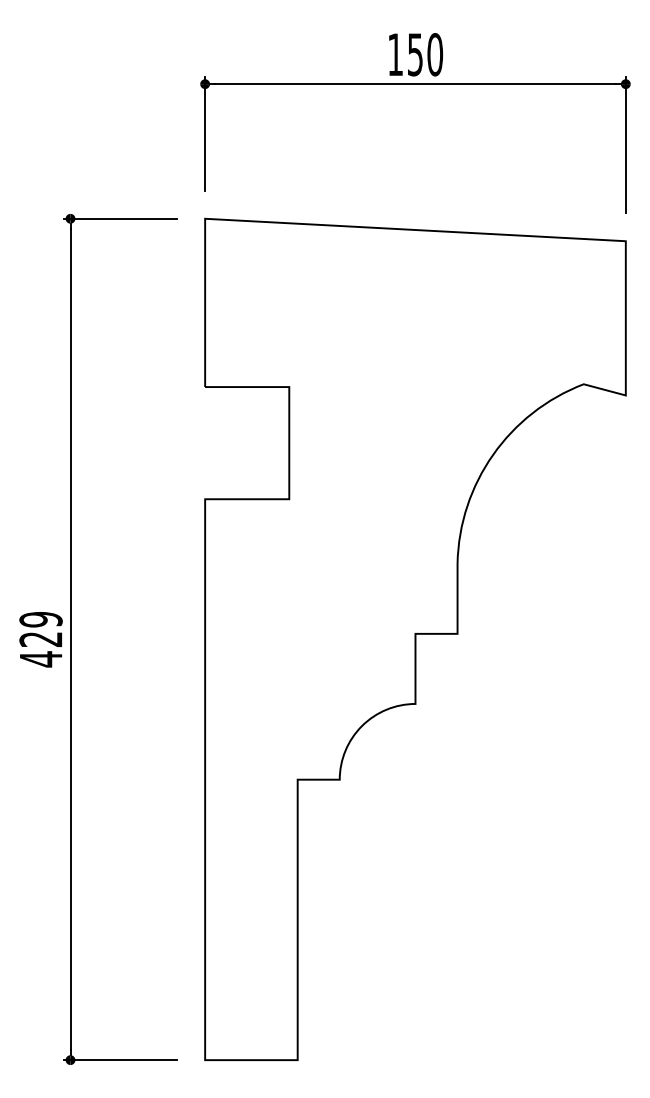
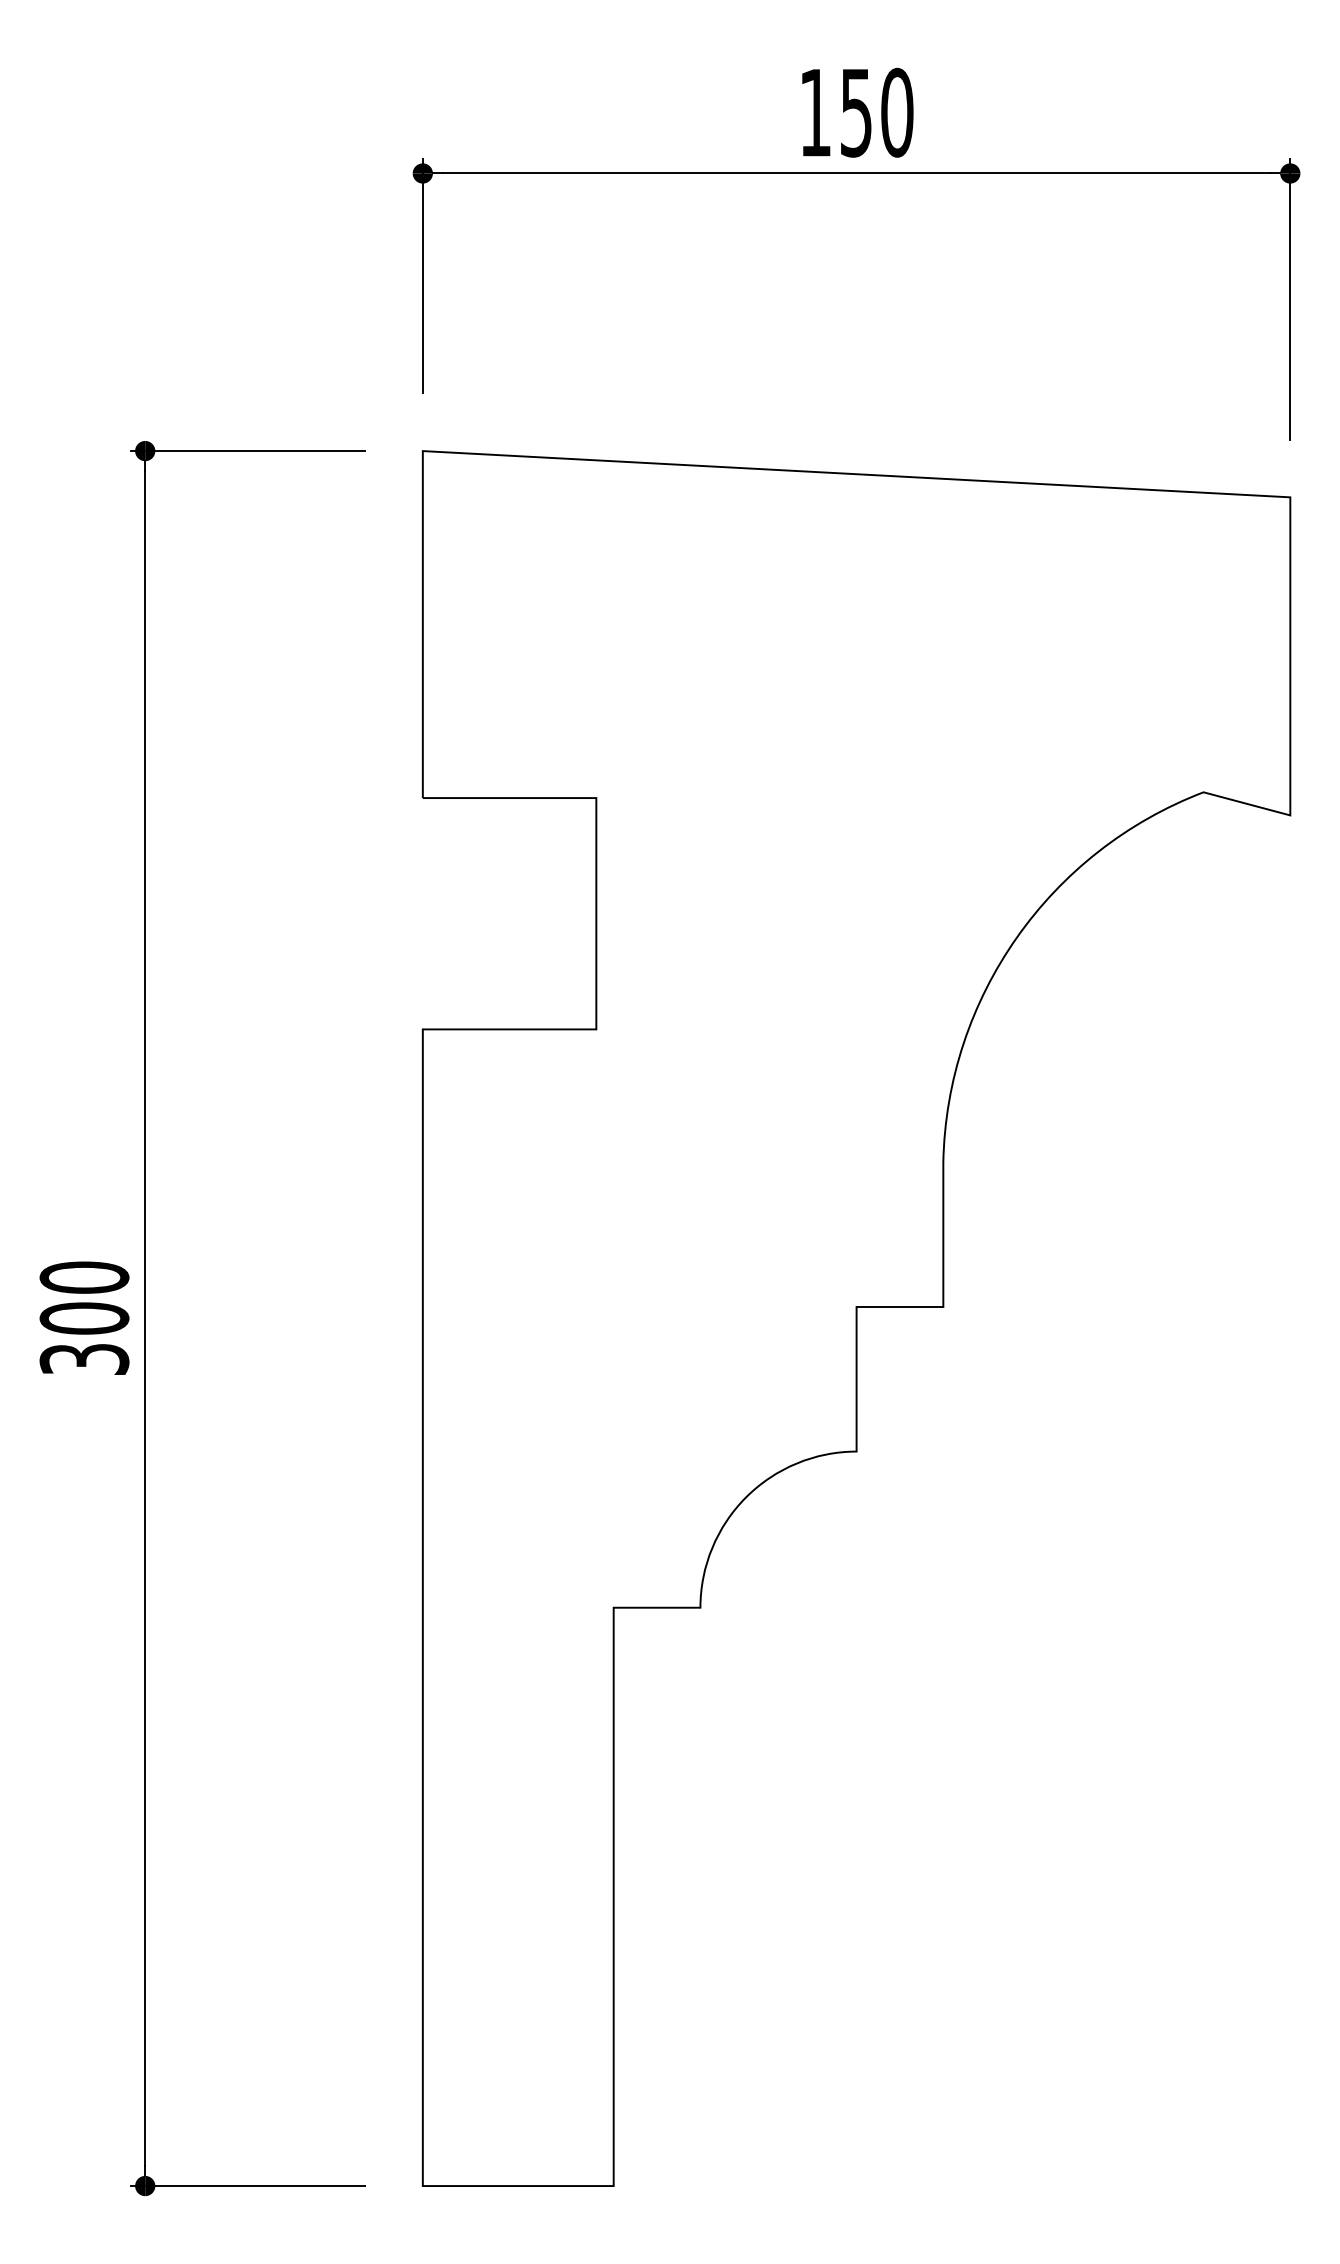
text: (40, 639) -> (83, 1318), 429 -> 300

